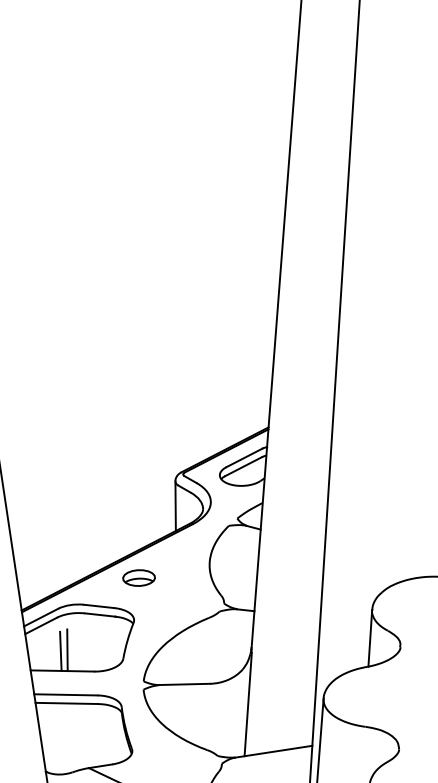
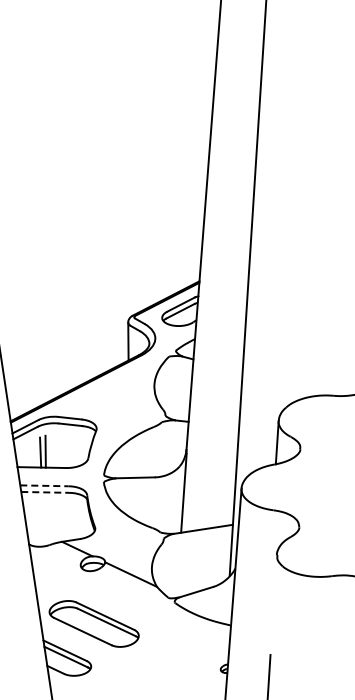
part: (139, 578) -> (100, 396), removed
line: (65, 694) -> (44, 485), solid -> dashed
line: (67, 703) -> (45, 492), solid -> dashed

